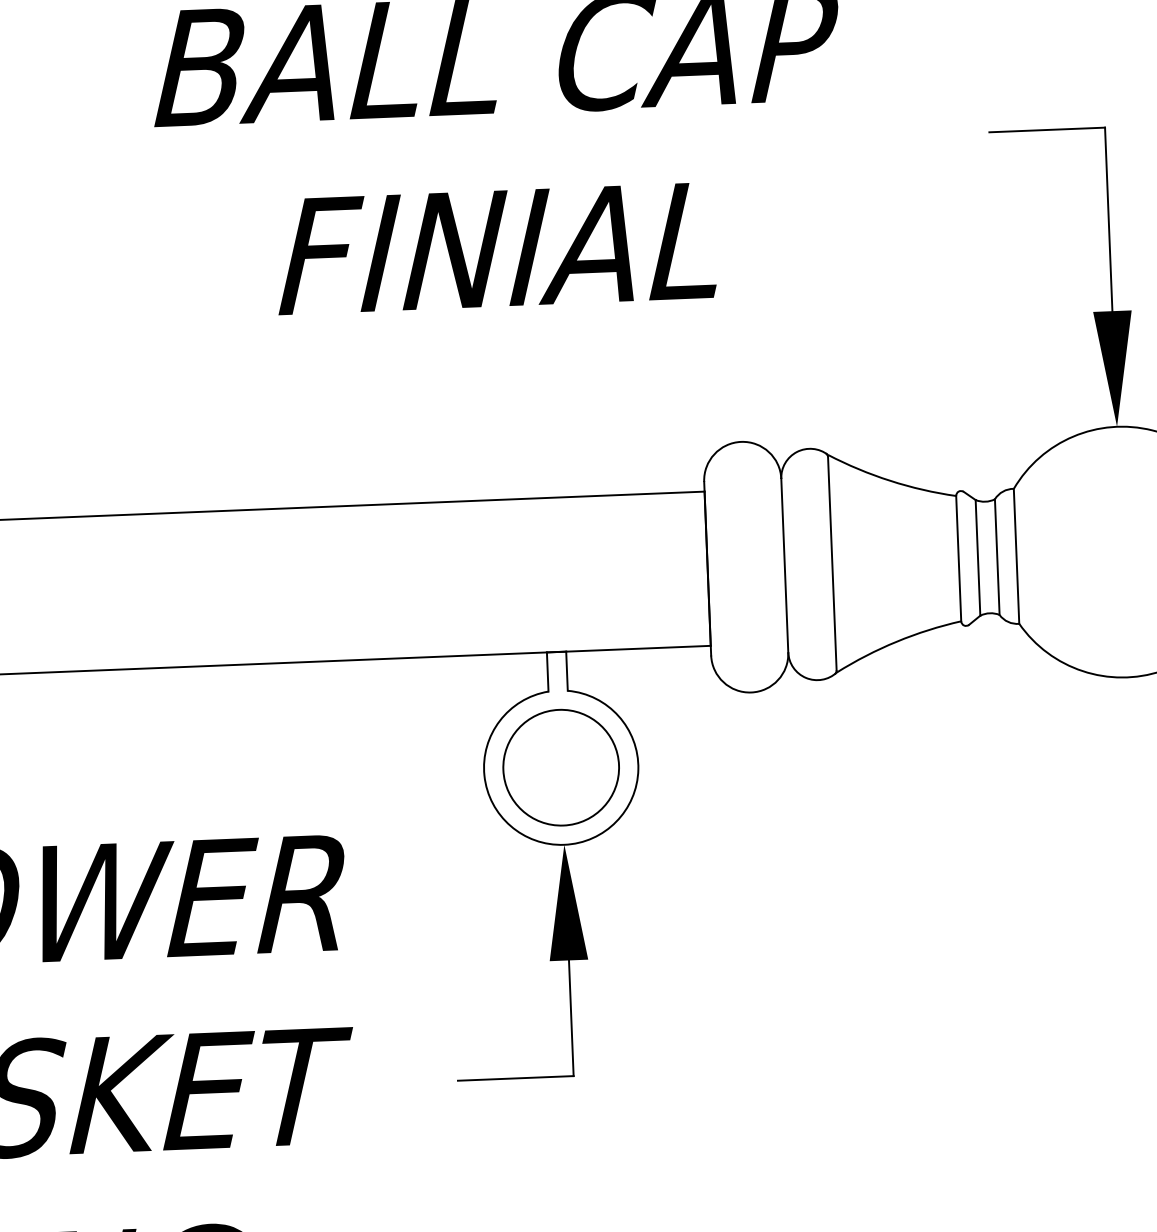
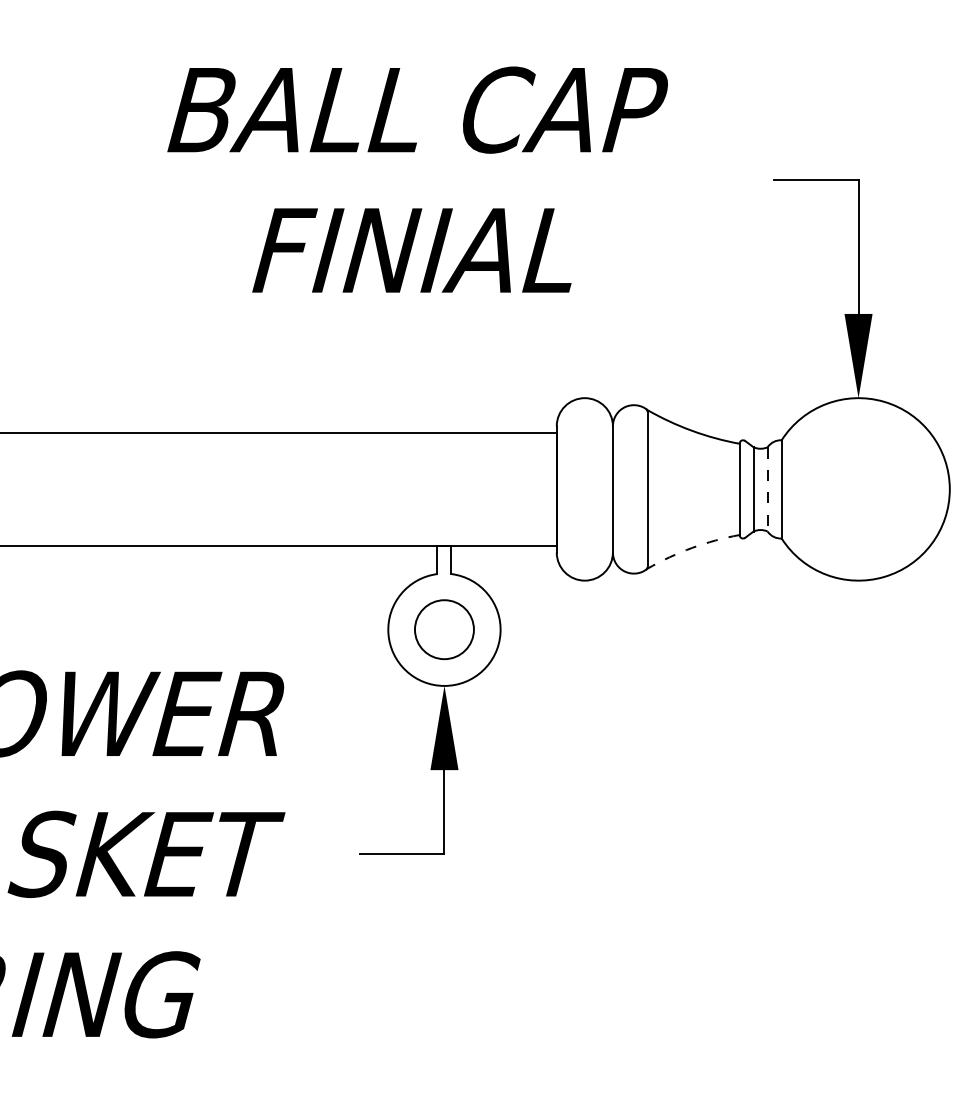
line: (997, 557) -> (767, 489), solid -> dashed
arc: (897, 641) -> (692, 547), solid -> dashed
circle: (561, 767) -> (444, 629), size x0.7

